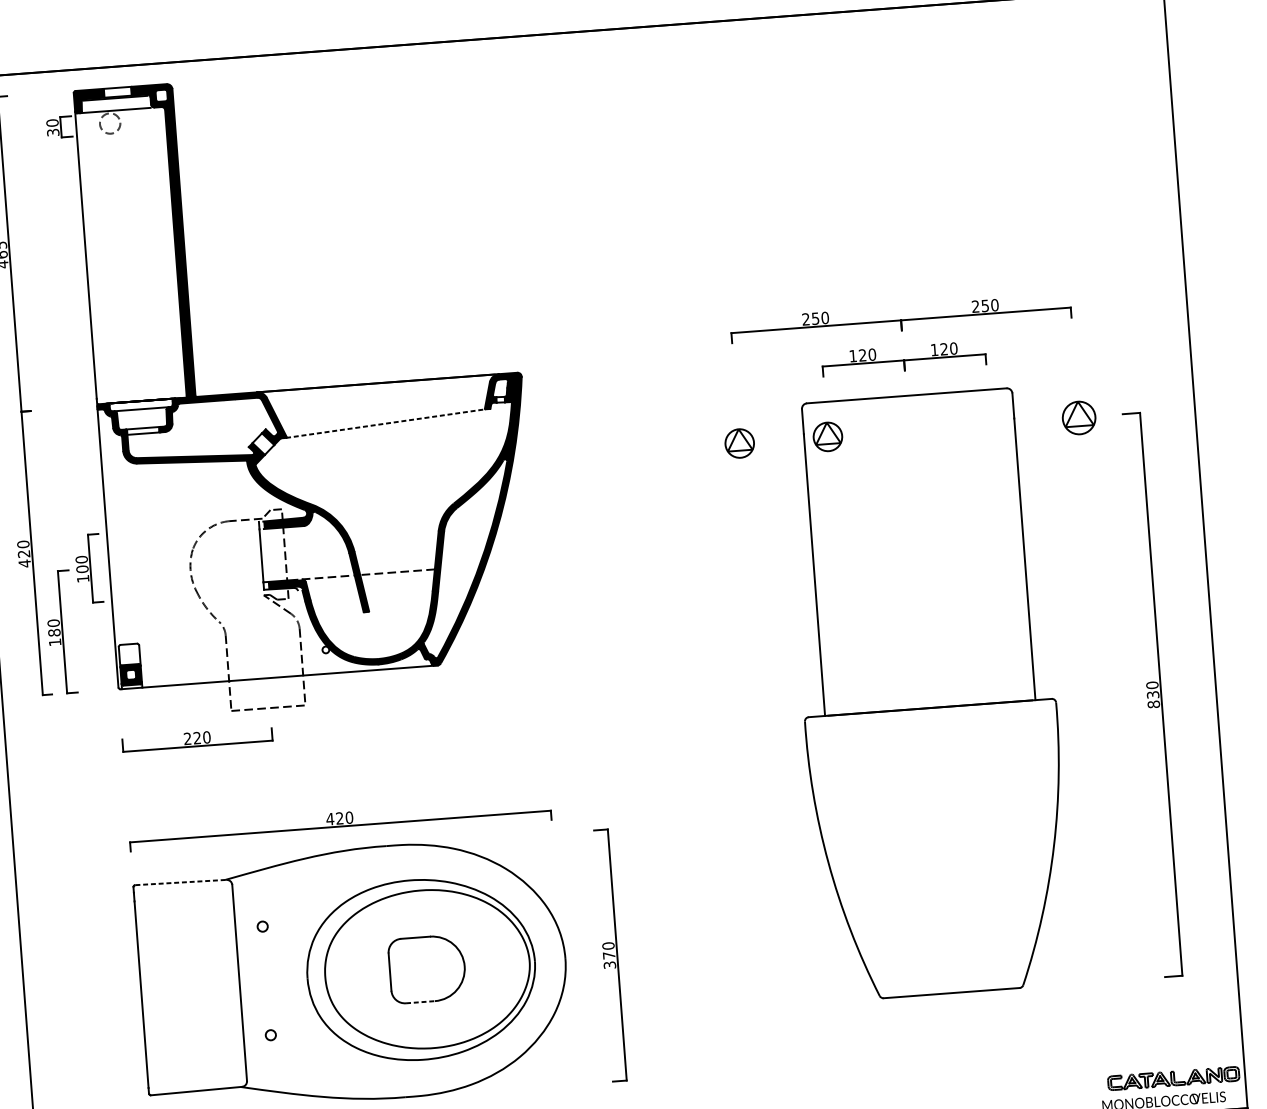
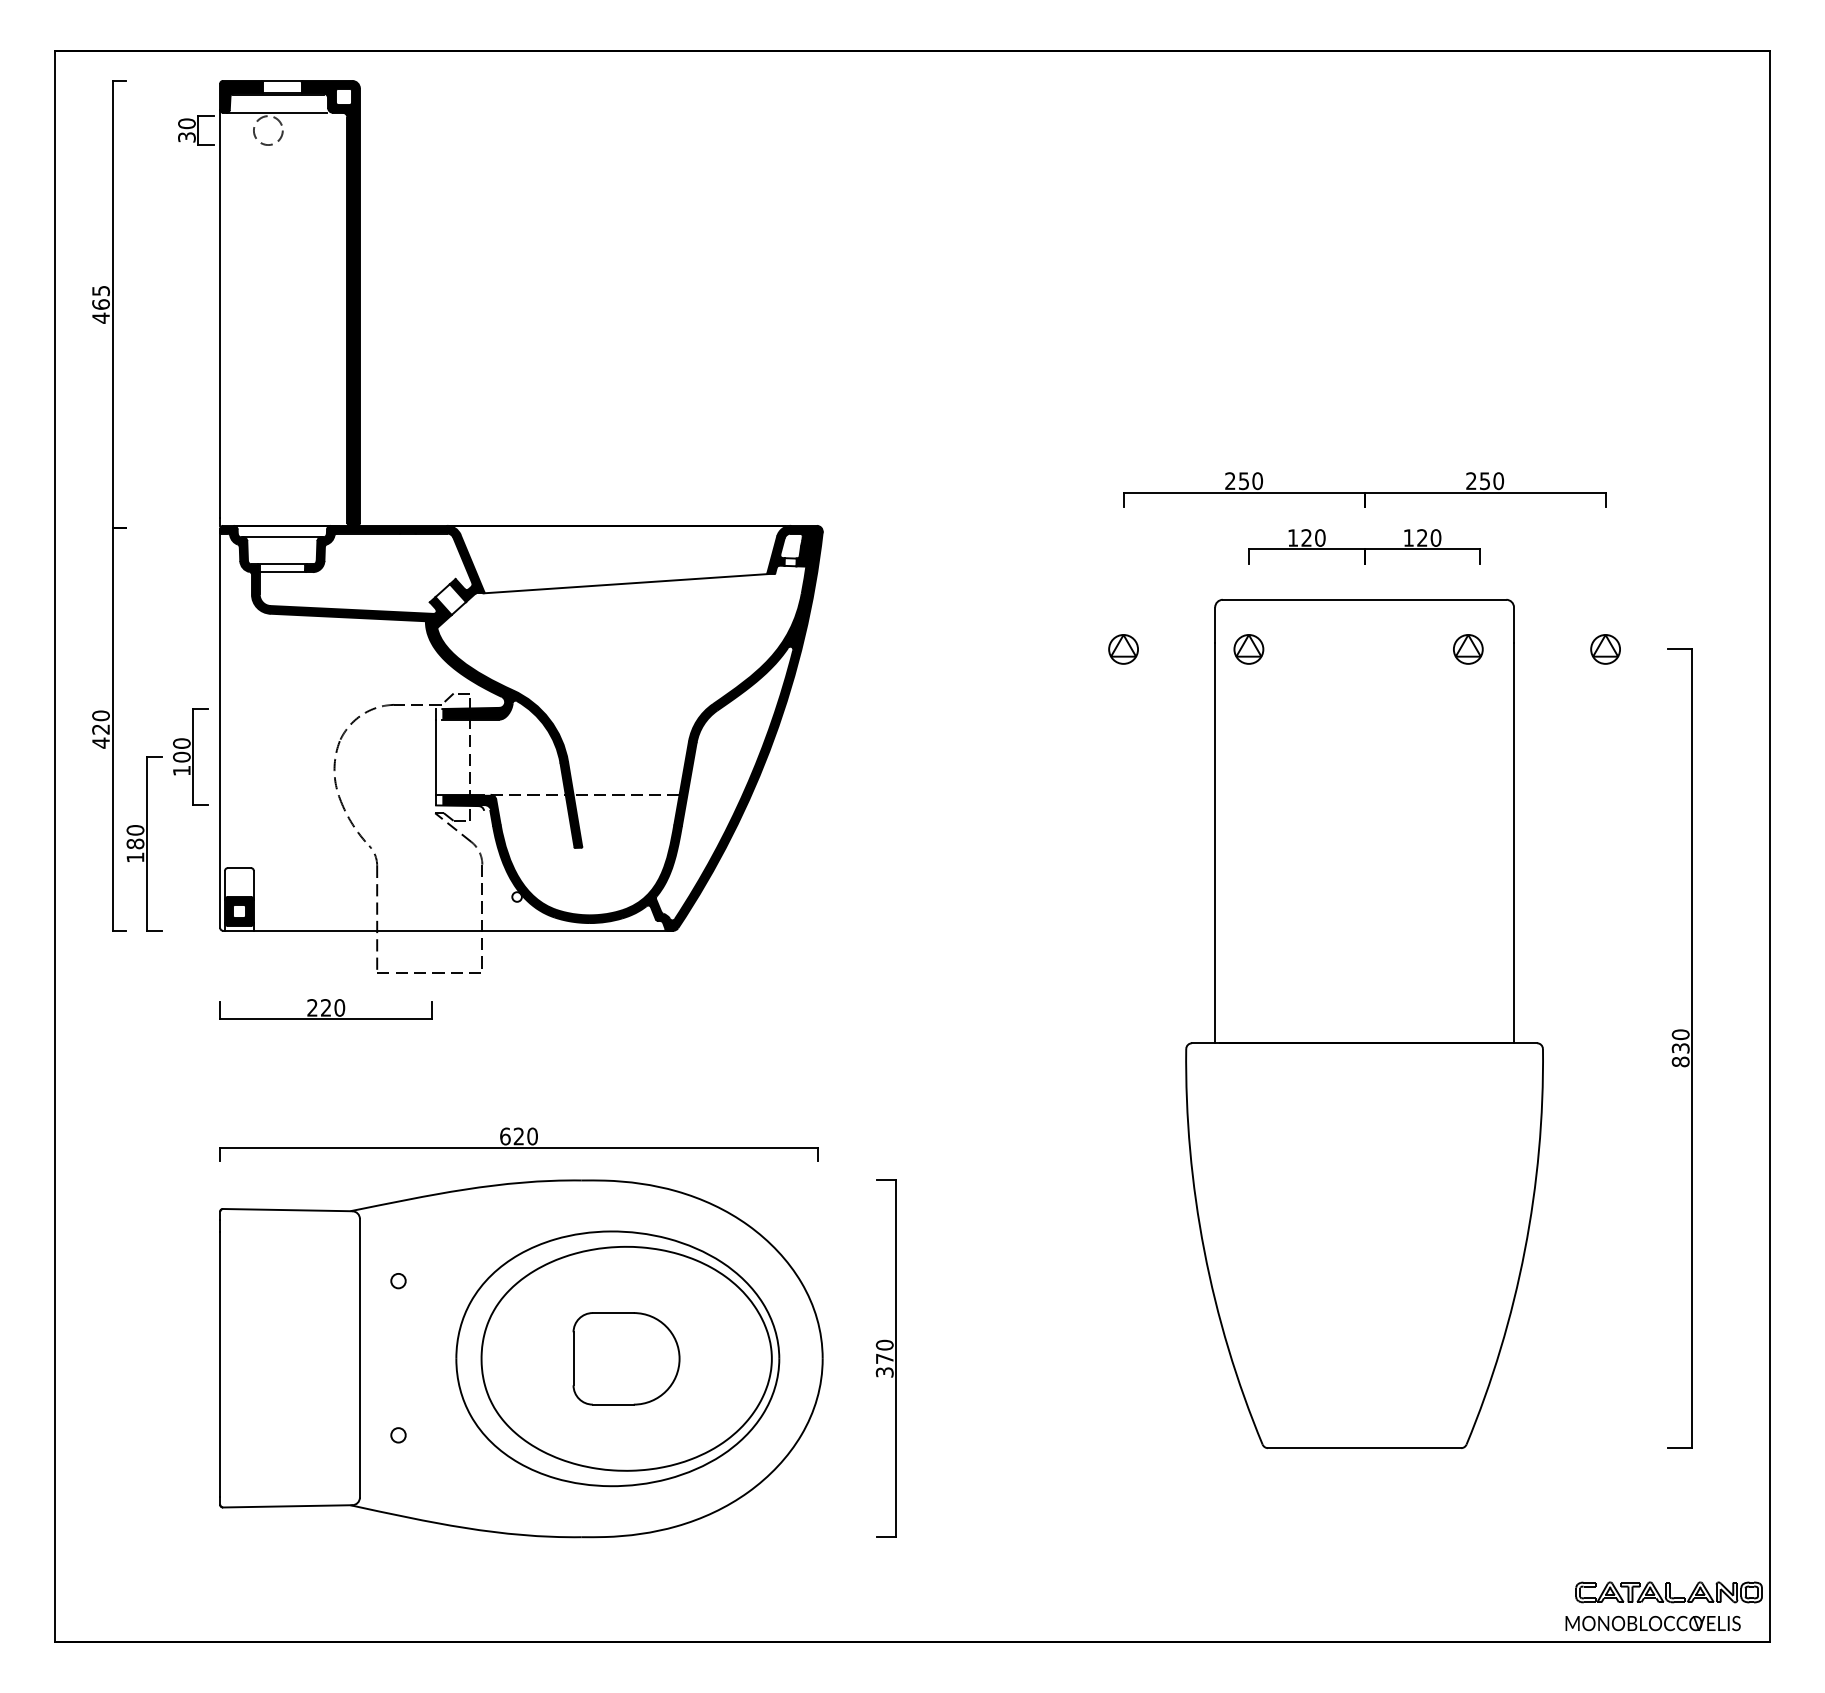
part: (1079, 418) -> (1605, 649), size x0.62
line: (385, 423) -> (625, 583), dashed -> solid
part: (982, 425) -> (1468, 649), added
part: (827, 436) -> (1248, 649), size x0.71
part: (739, 443) -> (1123, 649), size x0.71
text: (329, 819) -> (504, 1136), 420 -> 620
line: (180, 882) -> (287, 1210), dashed -> solid
line: (420, 1002) -> (613, 1404), dashed -> solid

